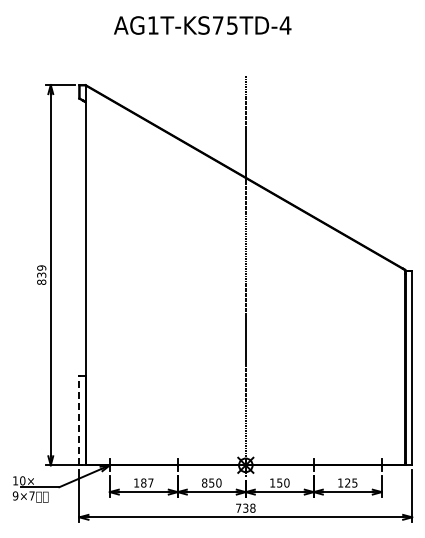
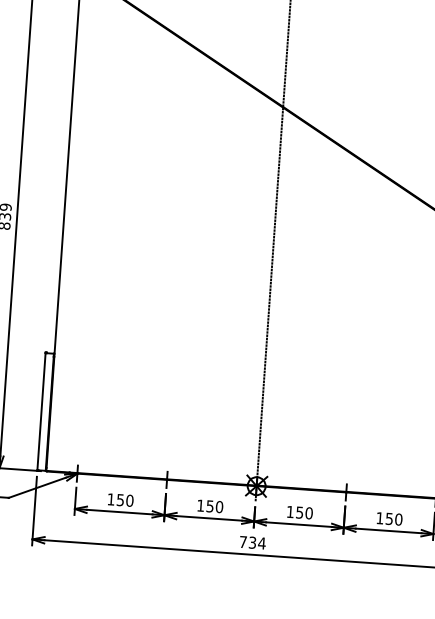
line: (79, 419) -> (41, 410), dashed -> solid
text: (147, 482) -> (125, 499), 187 -> 150
text: (204, 482) -> (200, 505), 850 -> 150
text: (351, 482) -> (394, 518), 125 -> 150
text: (252, 507) -> (261, 542), 738 -> 734

